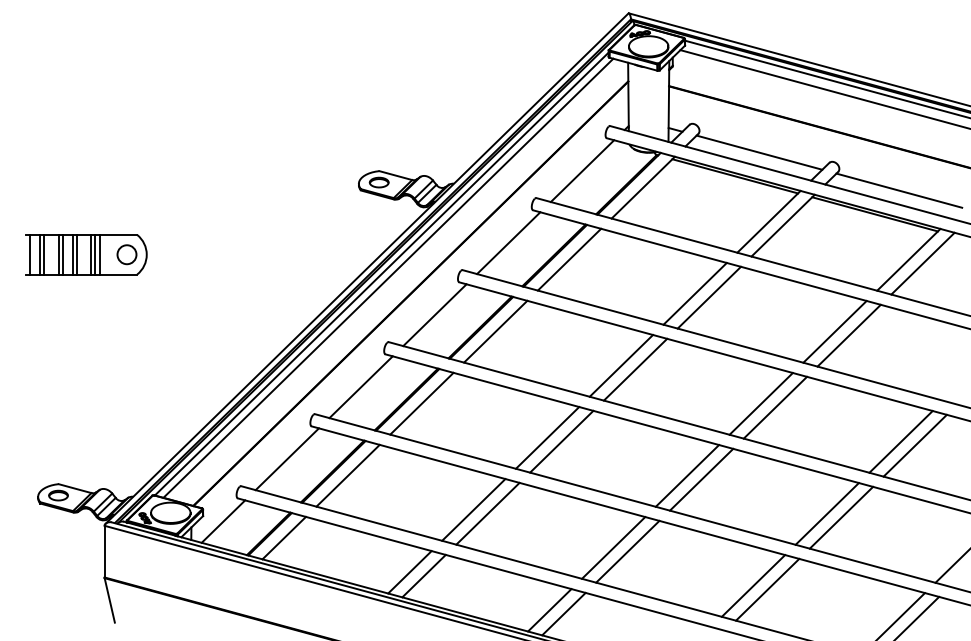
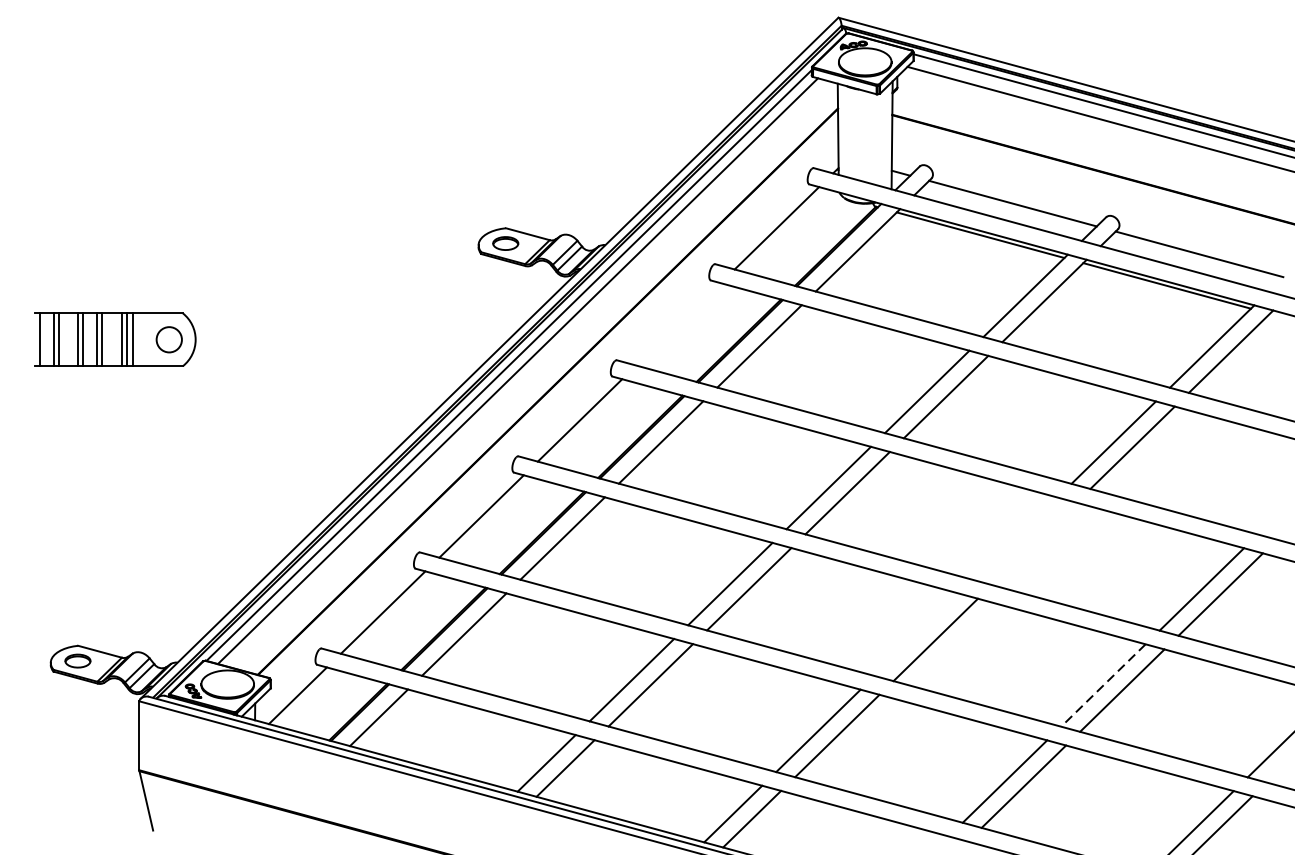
line: (508, 243) -> (678, 324), removed
line: (760, 403) -> (1014, 538), removed
line: (775, 407) -> (1034, 543), removed
line: (687, 475) -> (916, 634), removed
line: (826, 514) -> (1102, 686), solid -> dashed

